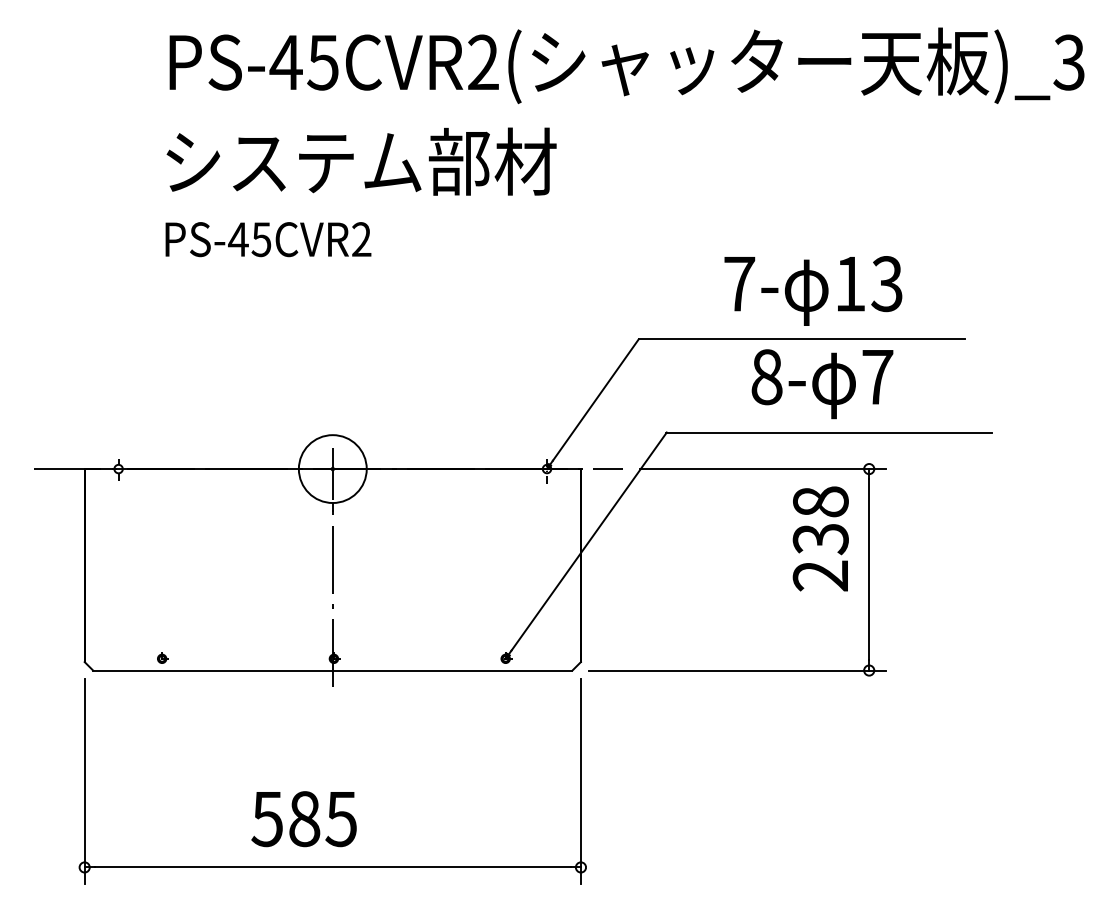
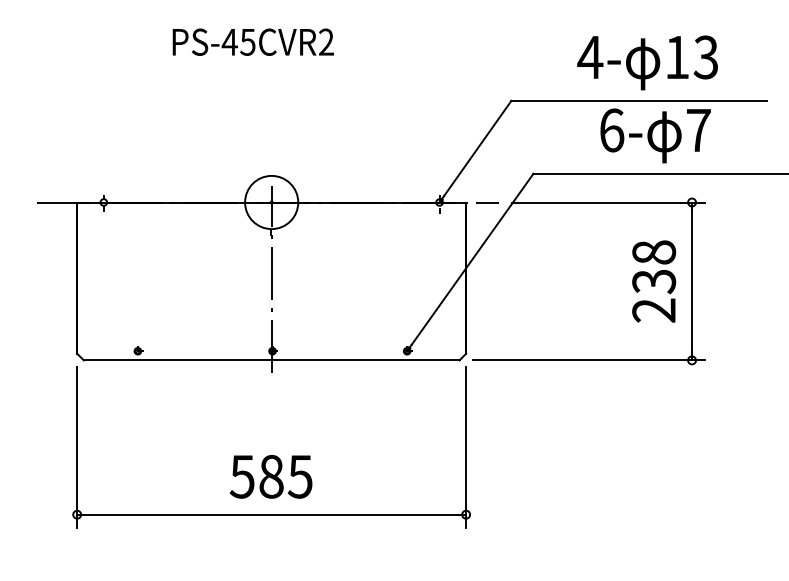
text: (268, 239) -> (253, 42), moved
text: (739, 284) -> (590, 57), 7- -> 4-
text: (766, 377) -> (611, 130), 8- -> 6-
text: (820, 538) -> (653, 281), moved
text: (303, 819) -> (270, 477), moved

